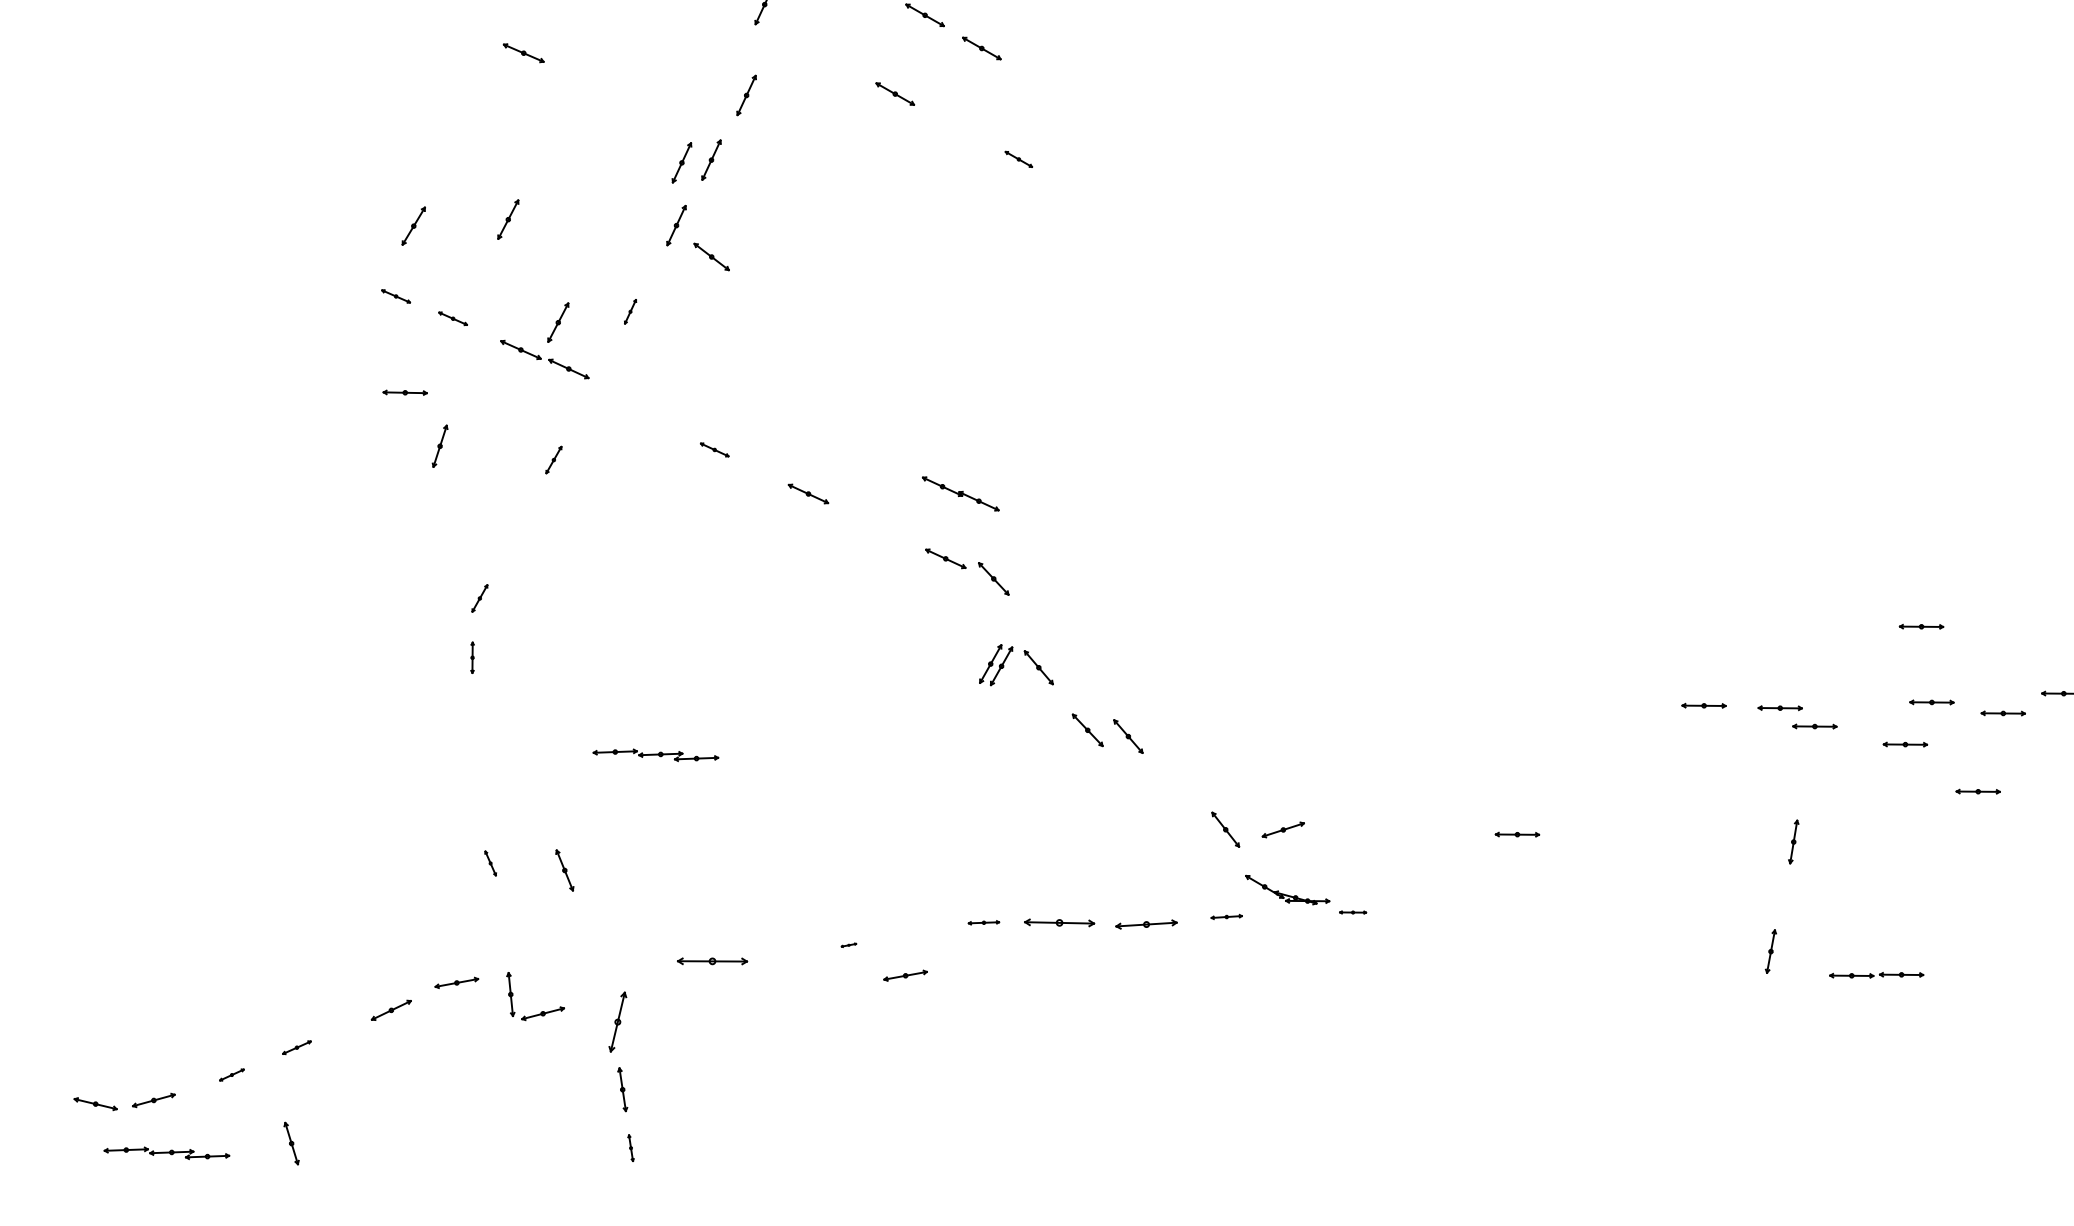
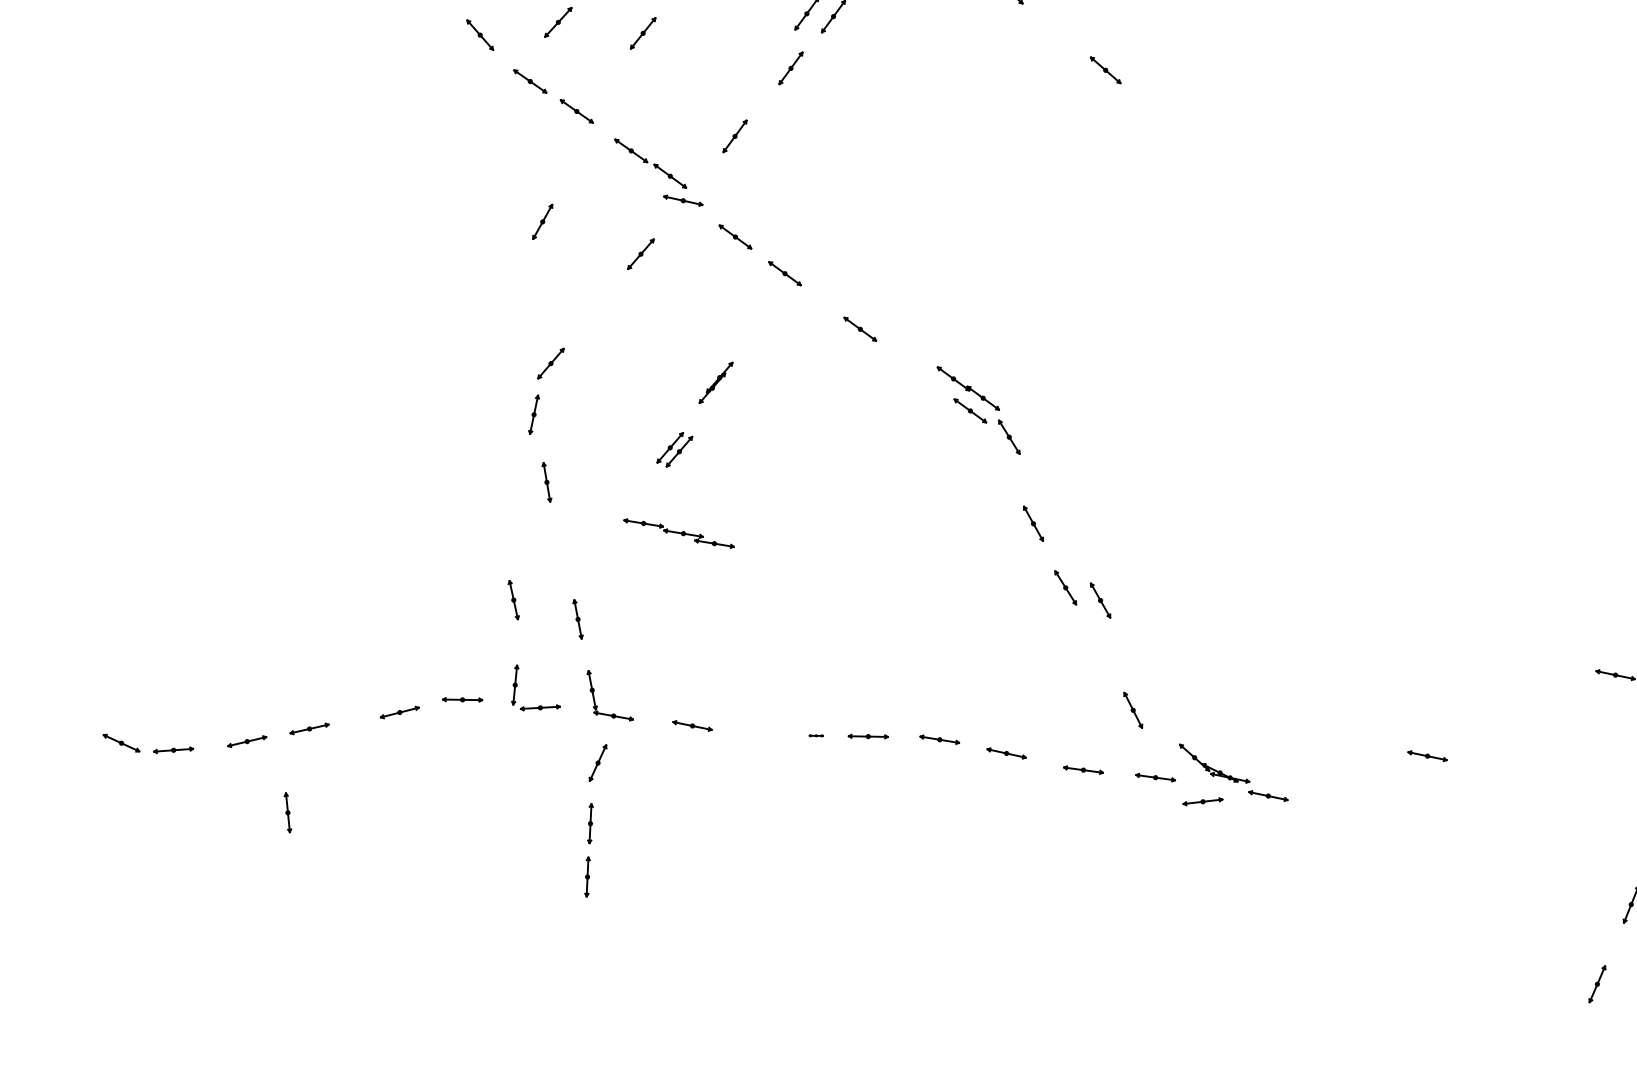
part: (1018, 159) -> (1105, 70), size x1.43
part: (711, 256) -> (480, 34), moved
part: (395, 296) -> (529, 81), size x1.43
part: (630, 311) -> (735, 136), size x1.67
part: (452, 318) -> (576, 110), size x1.43
part: (558, 322) -> (669, 133), removed
part: (404, 392) -> (682, 200), moved
part: (652, 420) -> (735, 236), added
part: (714, 449) -> (784, 273), size x1.43
part: (553, 459) -> (640, 253), size x1.43
part: (960, 493) -> (968, 388), moved
part: (663, 583) -> (716, 382), added
part: (479, 598) -> (550, 363), size x1.43
part: (472, 657) -> (534, 414), size x1.43
part: (996, 665) -> (675, 450), moved
part: (501, 728) -> (547, 482), added
part: (1225, 829) -> (1133, 710), moved
part: (1282, 829) -> (1202, 801), moved
part: (490, 863) -> (513, 600), size x1.67
part: (1352, 912) -> (1267, 795), size x1.67
part: (1226, 916) -> (1155, 777), size x1.43
part: (983, 922) -> (939, 739), size x1.43
part: (1059, 923) -> (1006, 753), size x0.62
part: (1146, 924) -> (1083, 770), size x0.71
part: (599, 950) -> (594, 696), added
part: (711, 961) -> (691, 725), size x0.62
part: (905, 975) -> (868, 736), moved
part: (541, 1011) -> (539, 705), moved
part: (617, 1022) -> (597, 763), size x0.71
part: (1751, 1045) -> (1597, 984), added
part: (296, 1047) -> (309, 728), size x1.43
part: (231, 1074) -> (246, 741), size x1.67
part: (630, 1147) -> (587, 876), size x1.67
part: (166, 1153) -> (175, 799), removed

